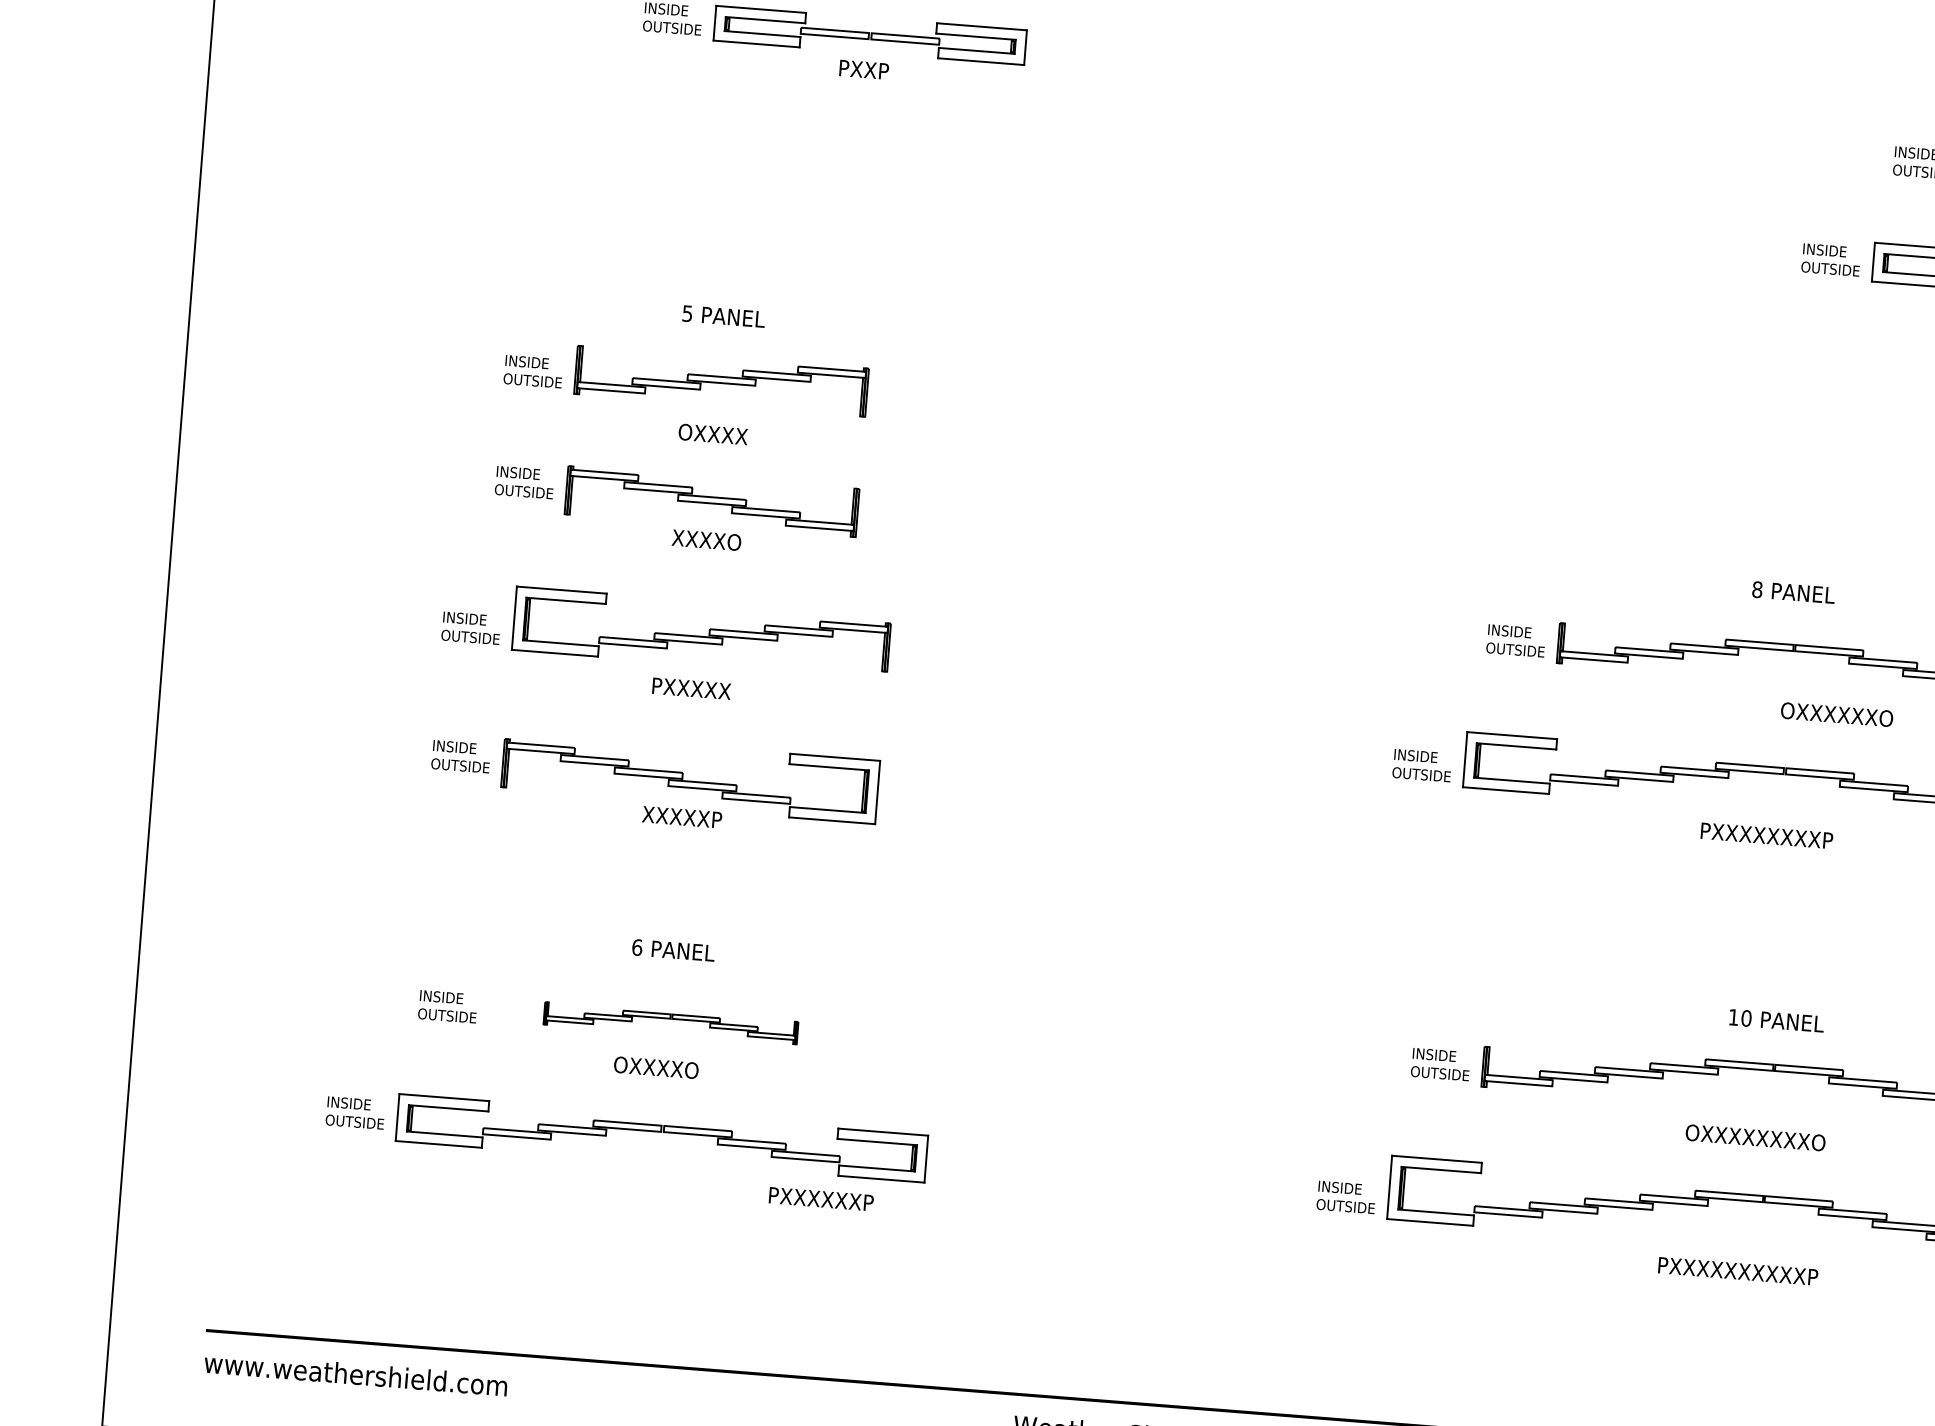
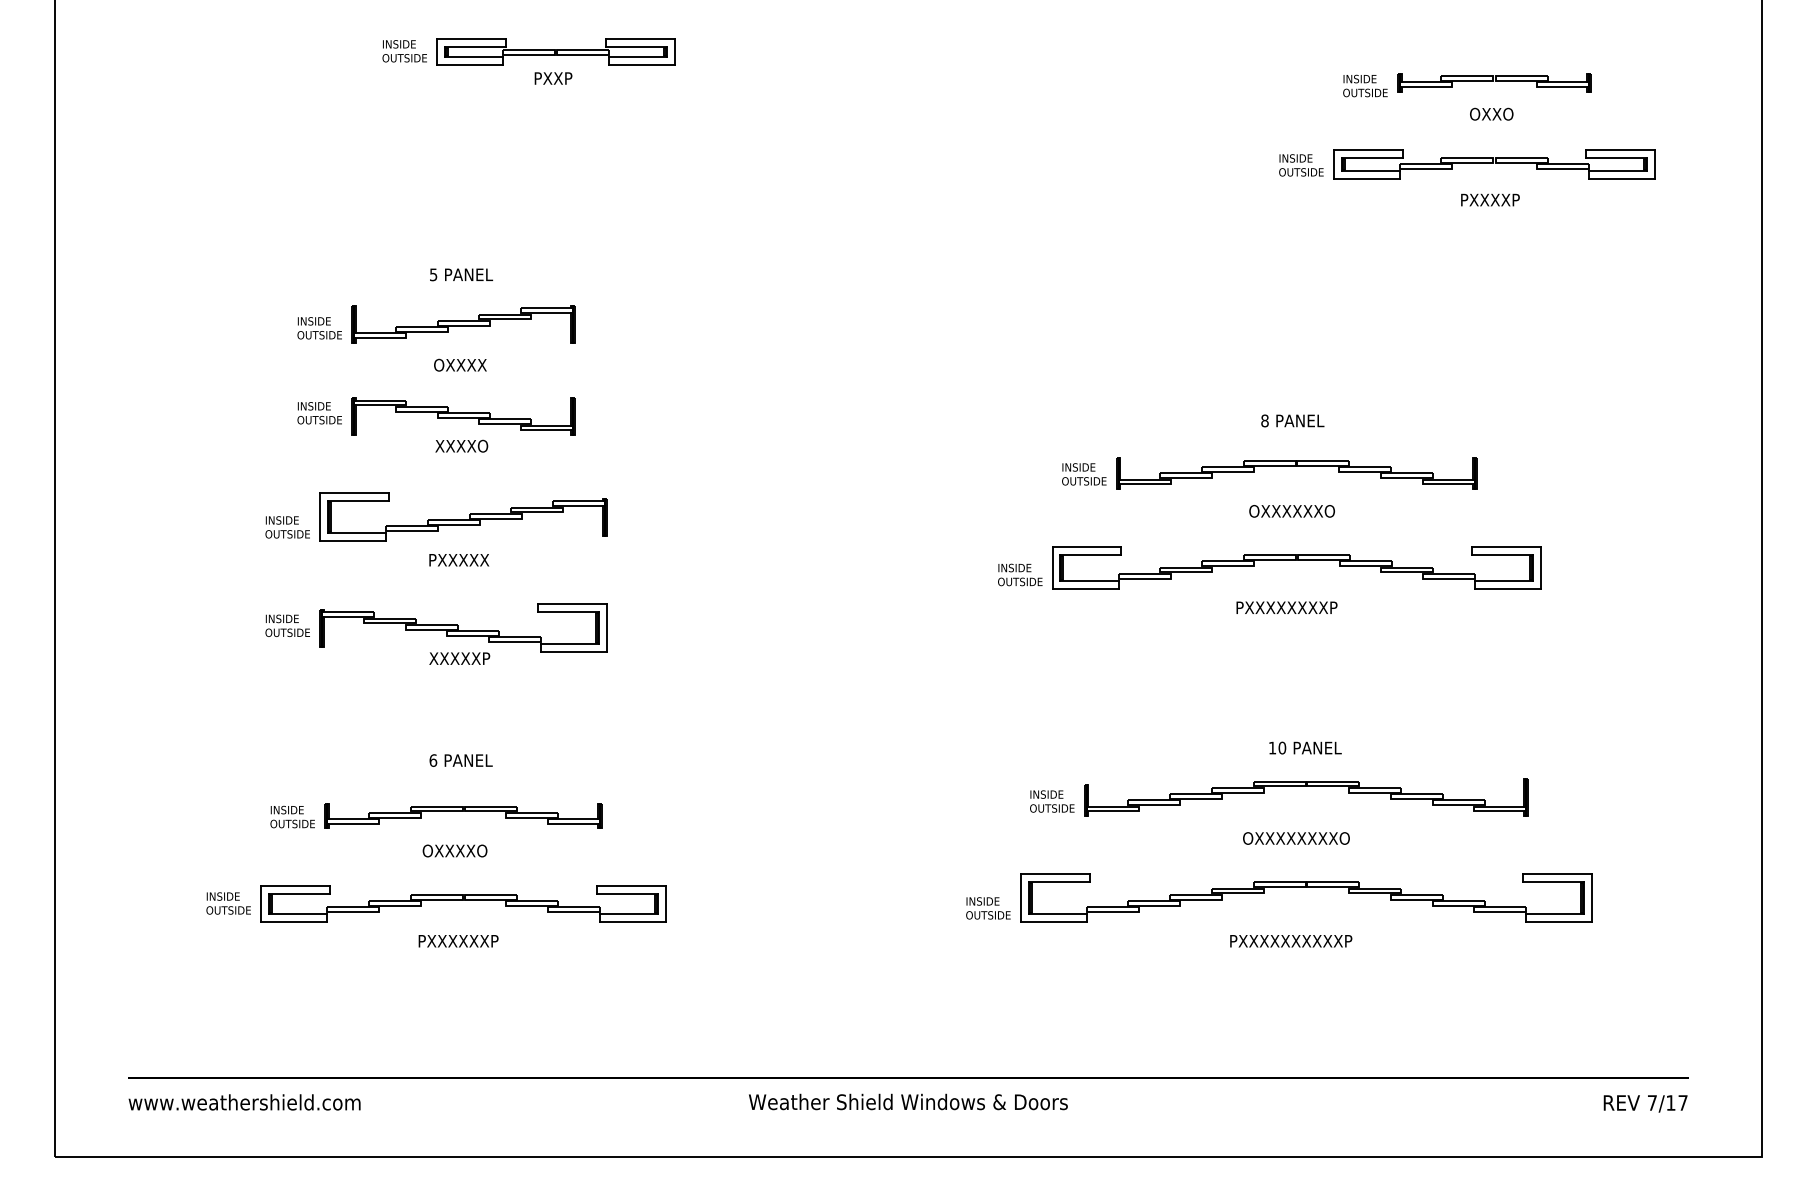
text: (1836, 714) -> (1291, 511), moved
part: (671, 1022) -> (463, 815), size x1.43
text: (821, 1199) -> (458, 941), moved

